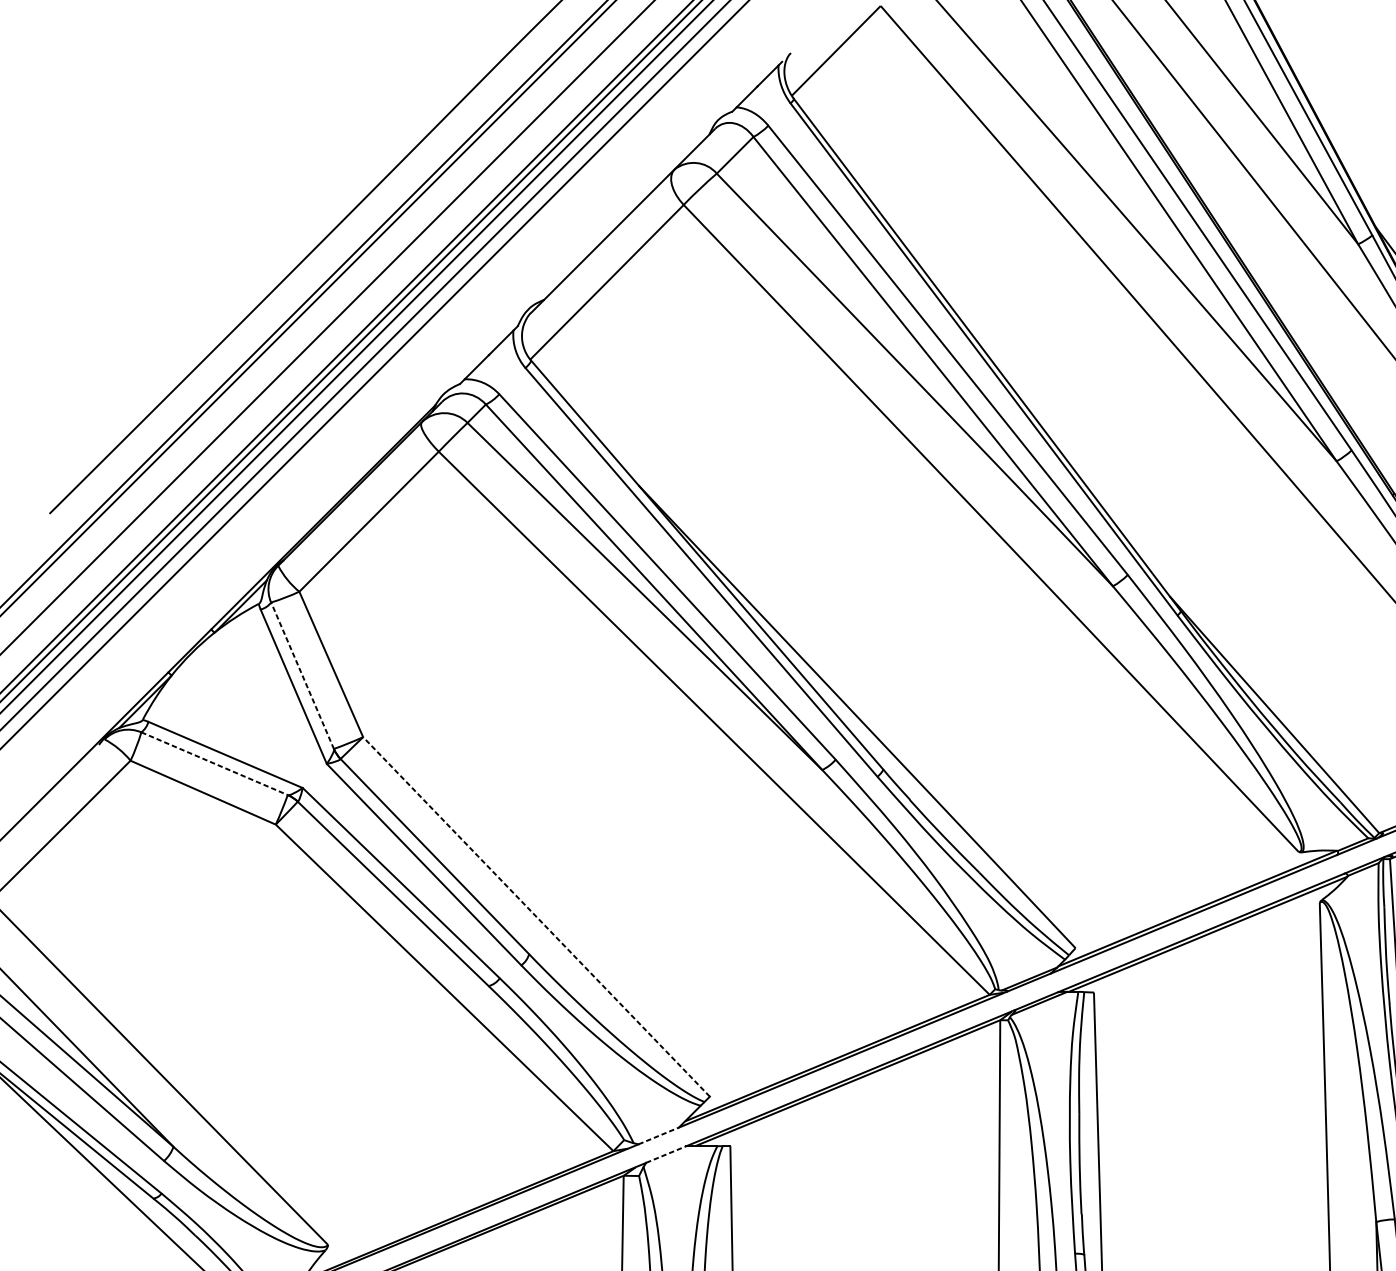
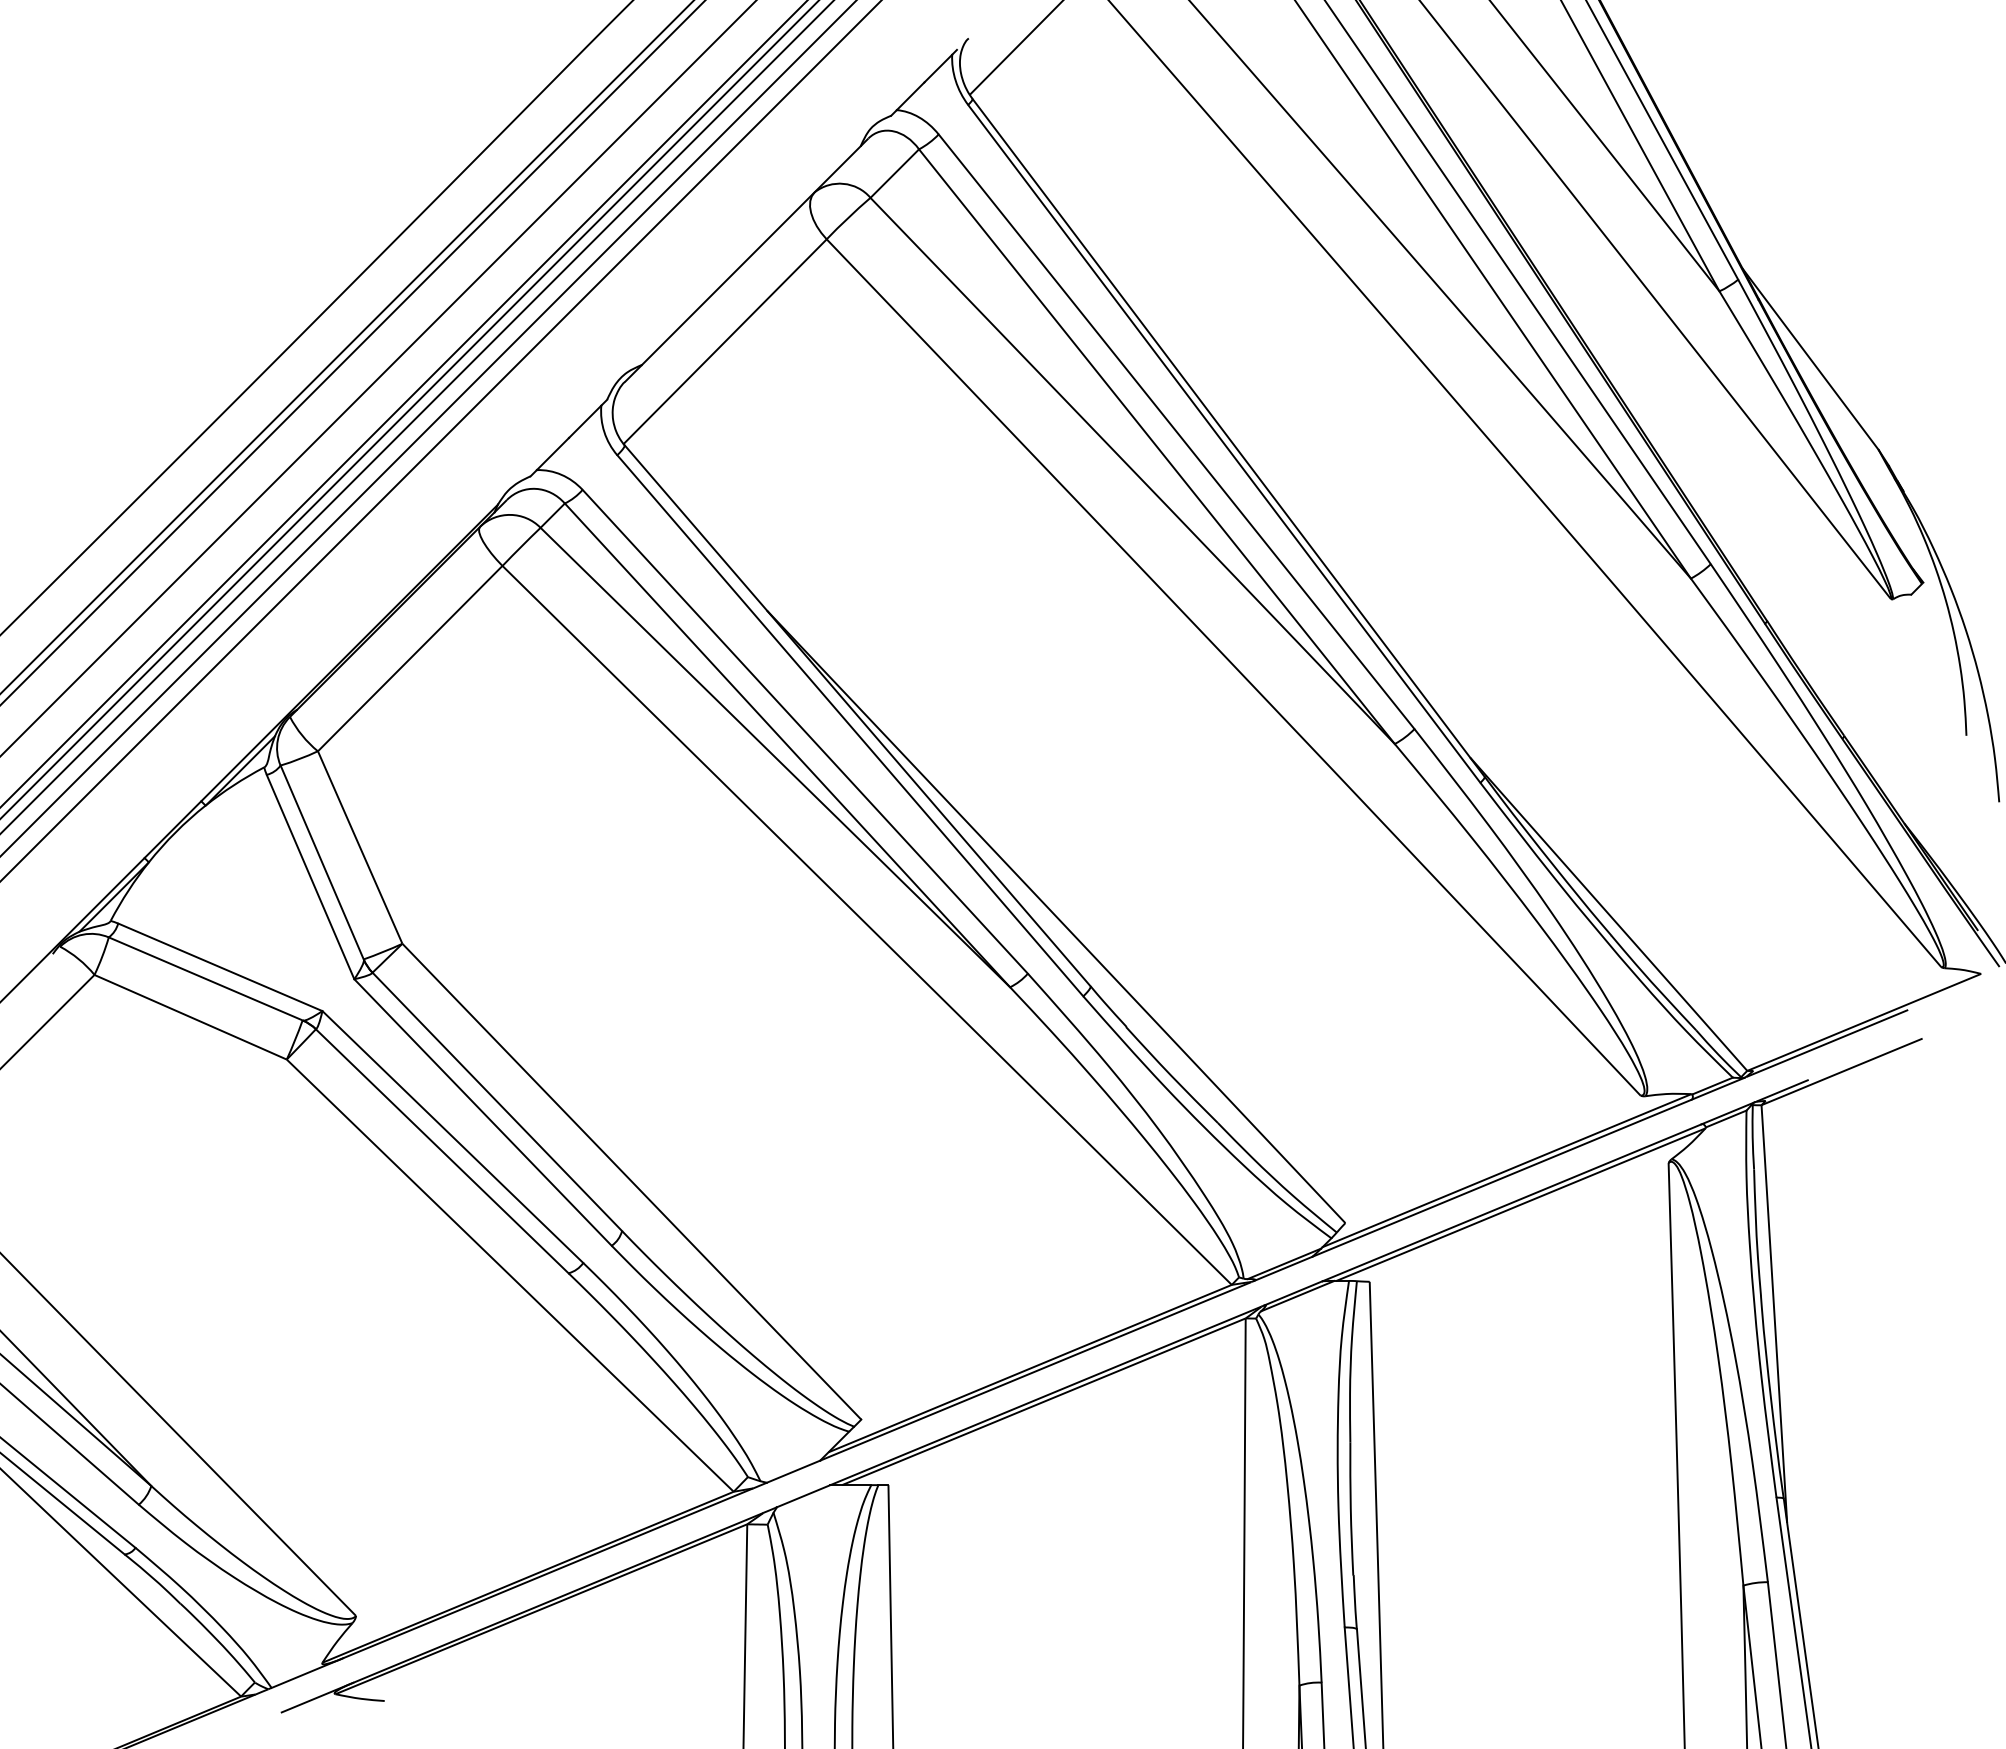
line: (302, 675) -> (322, 862), dashed -> solid
line: (214, 763) -> (205, 978), dashed -> solid
line: (536, 916) -> (631, 1181), dashed -> solid
line: (658, 1135) -> (793, 1471), dashed -> solid
line: (666, 1154) -> (803, 1496), dashed -> solid

